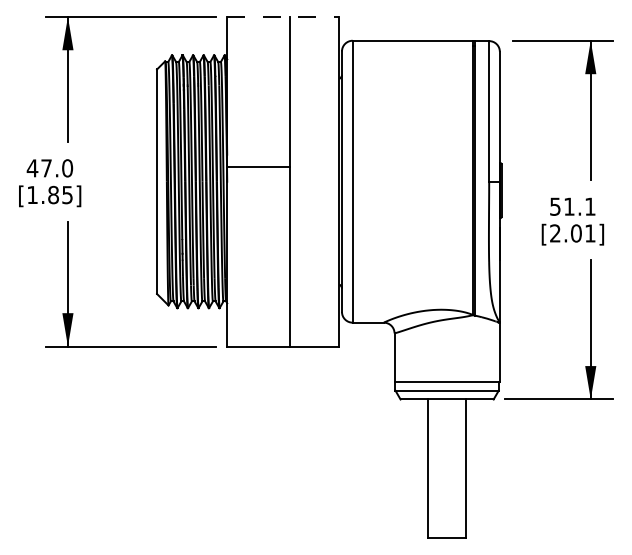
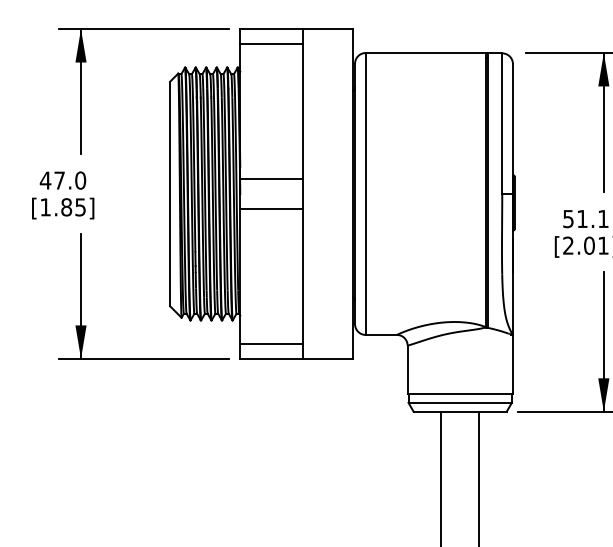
line: (283, 16) -> (296, 28), dashed -> solid
line: (258, 31) -> (271, 43), added
line: (258, 196) -> (271, 208), added
line: (258, 331) -> (271, 343), added

